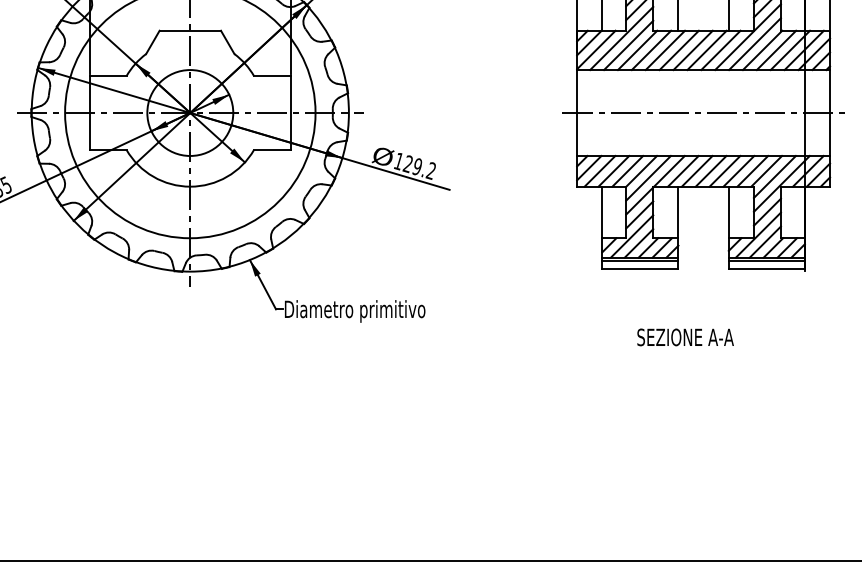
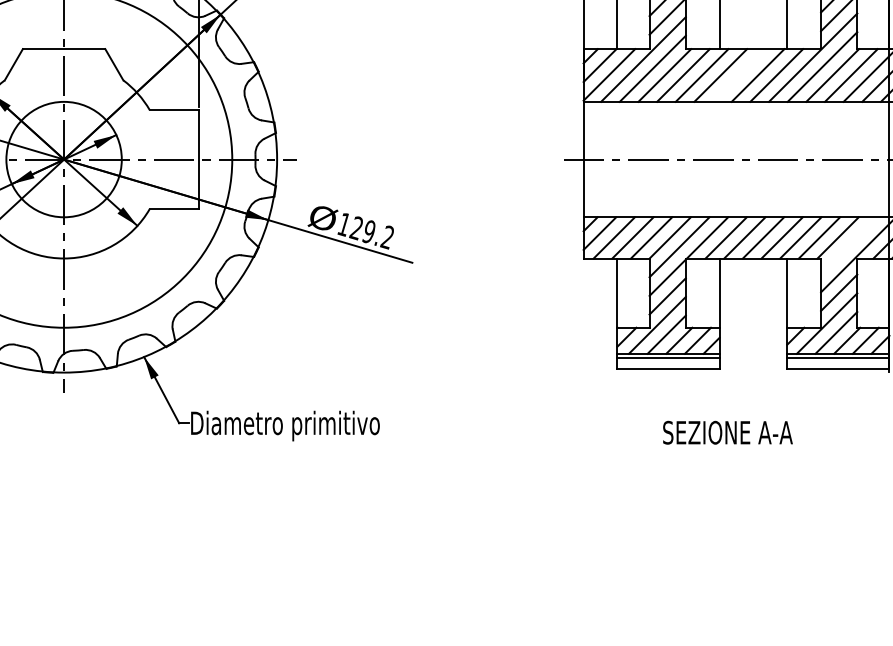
line: (692, 50) -> (738, 75), removed
line: (774, 176) -> (848, 244), removed
text: (685, 337) -> (727, 432), moved

